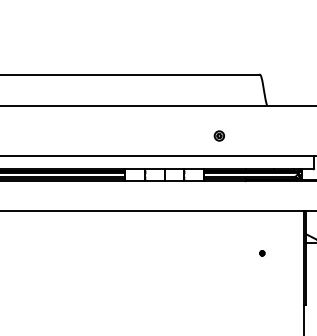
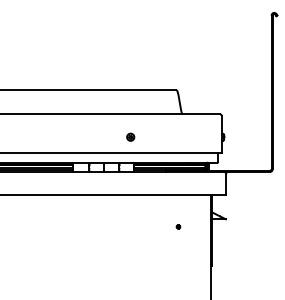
part: (219, 135) -> (130, 136), moved

